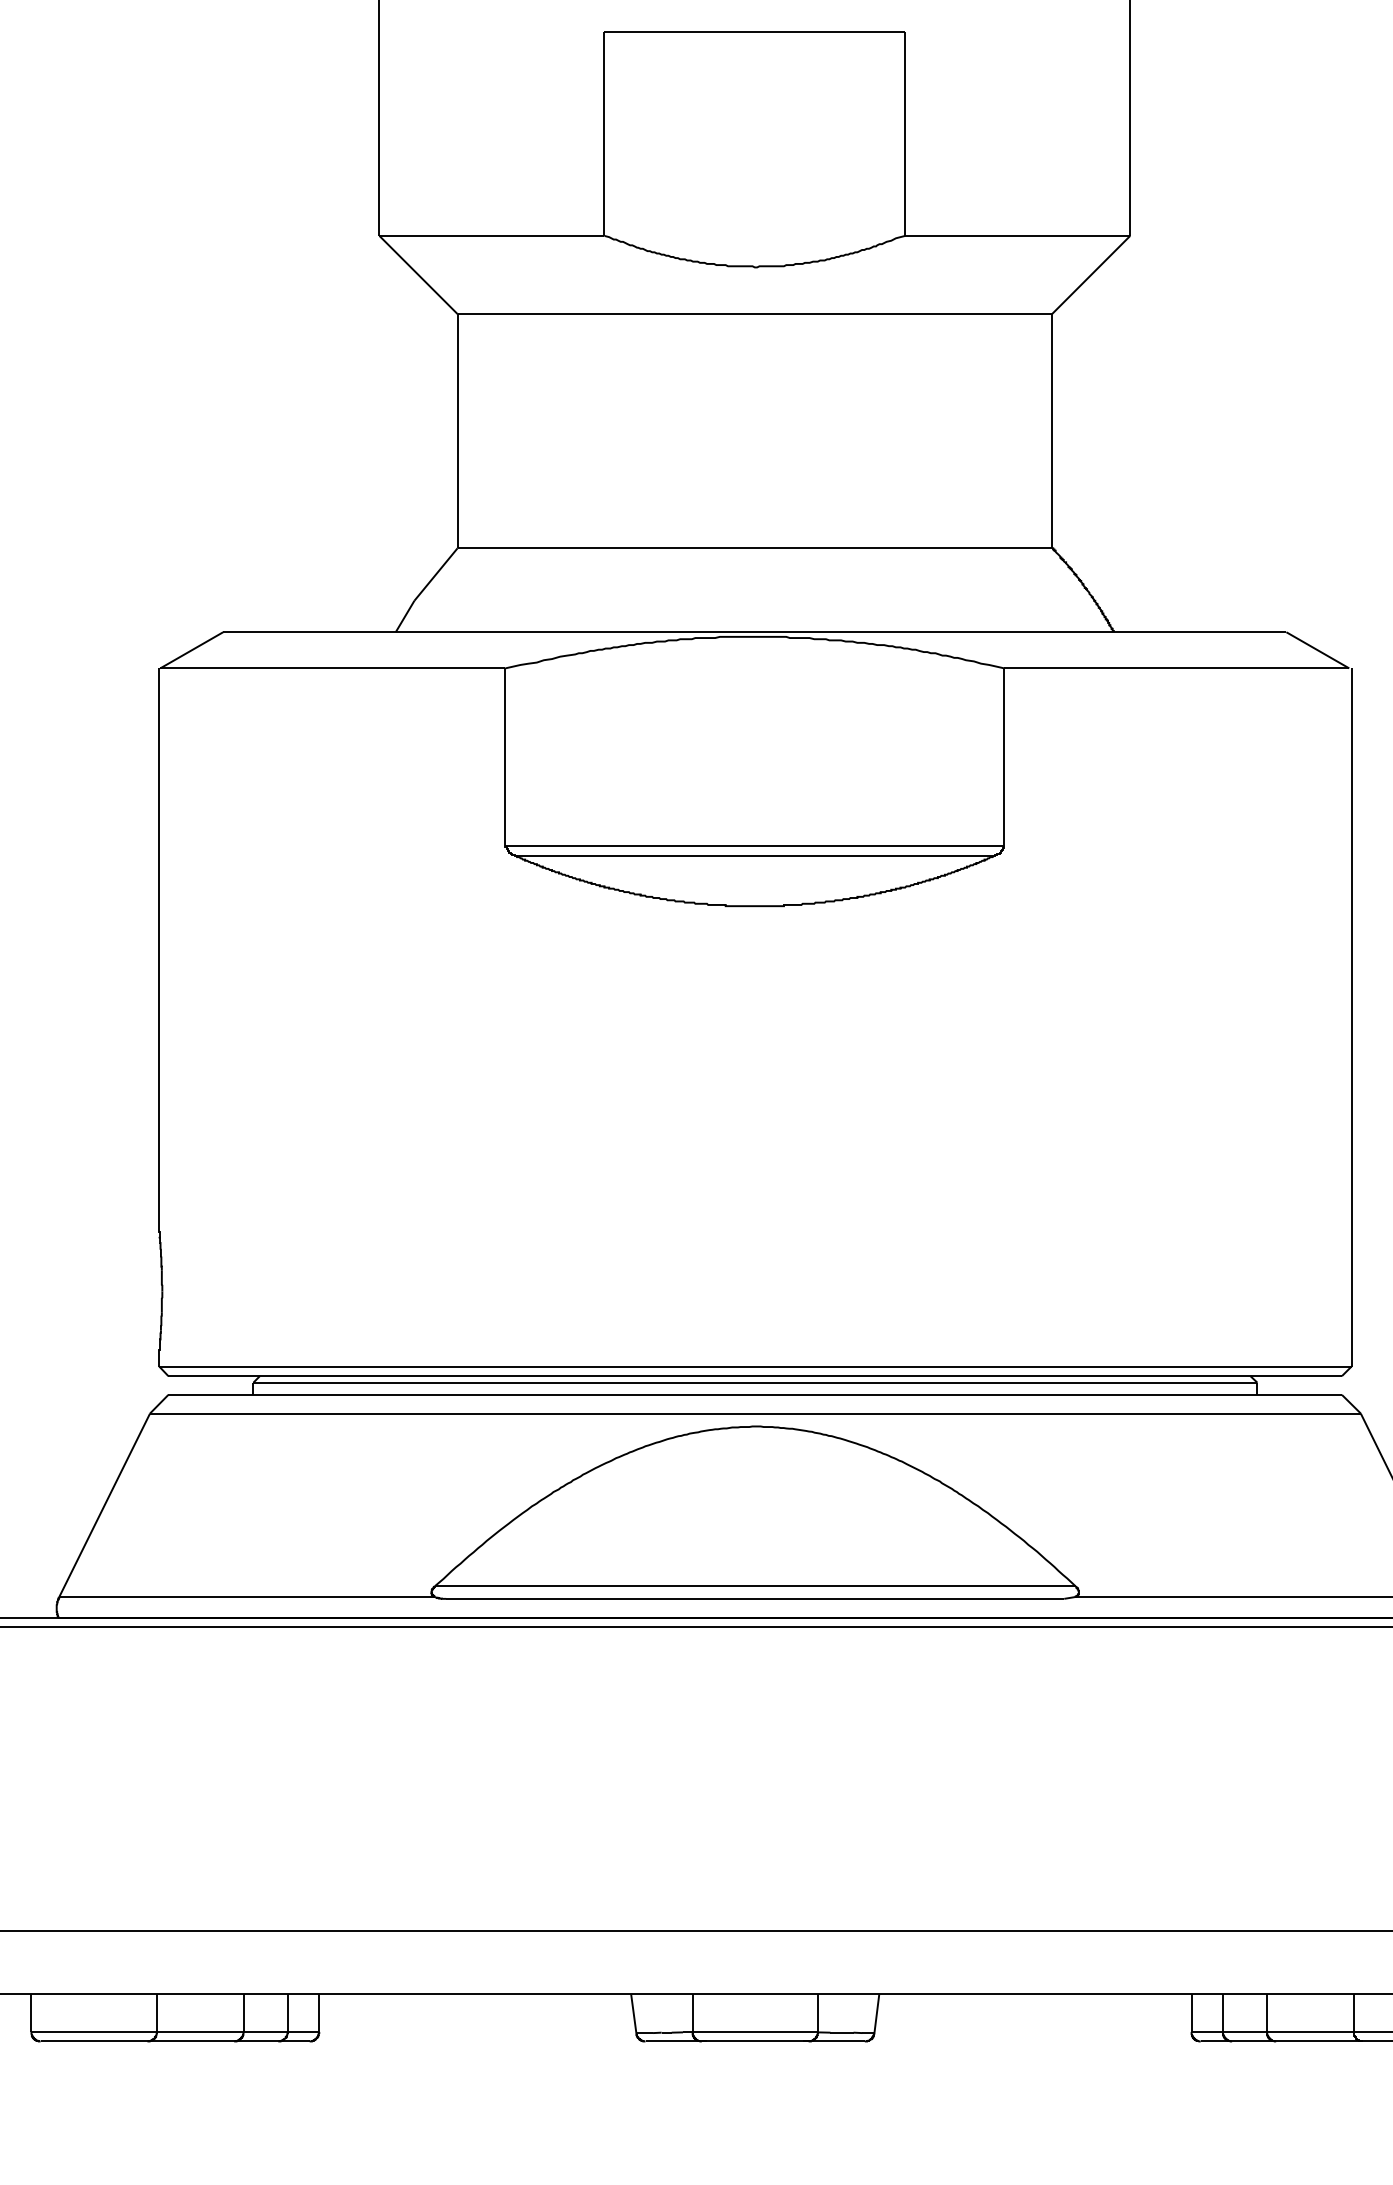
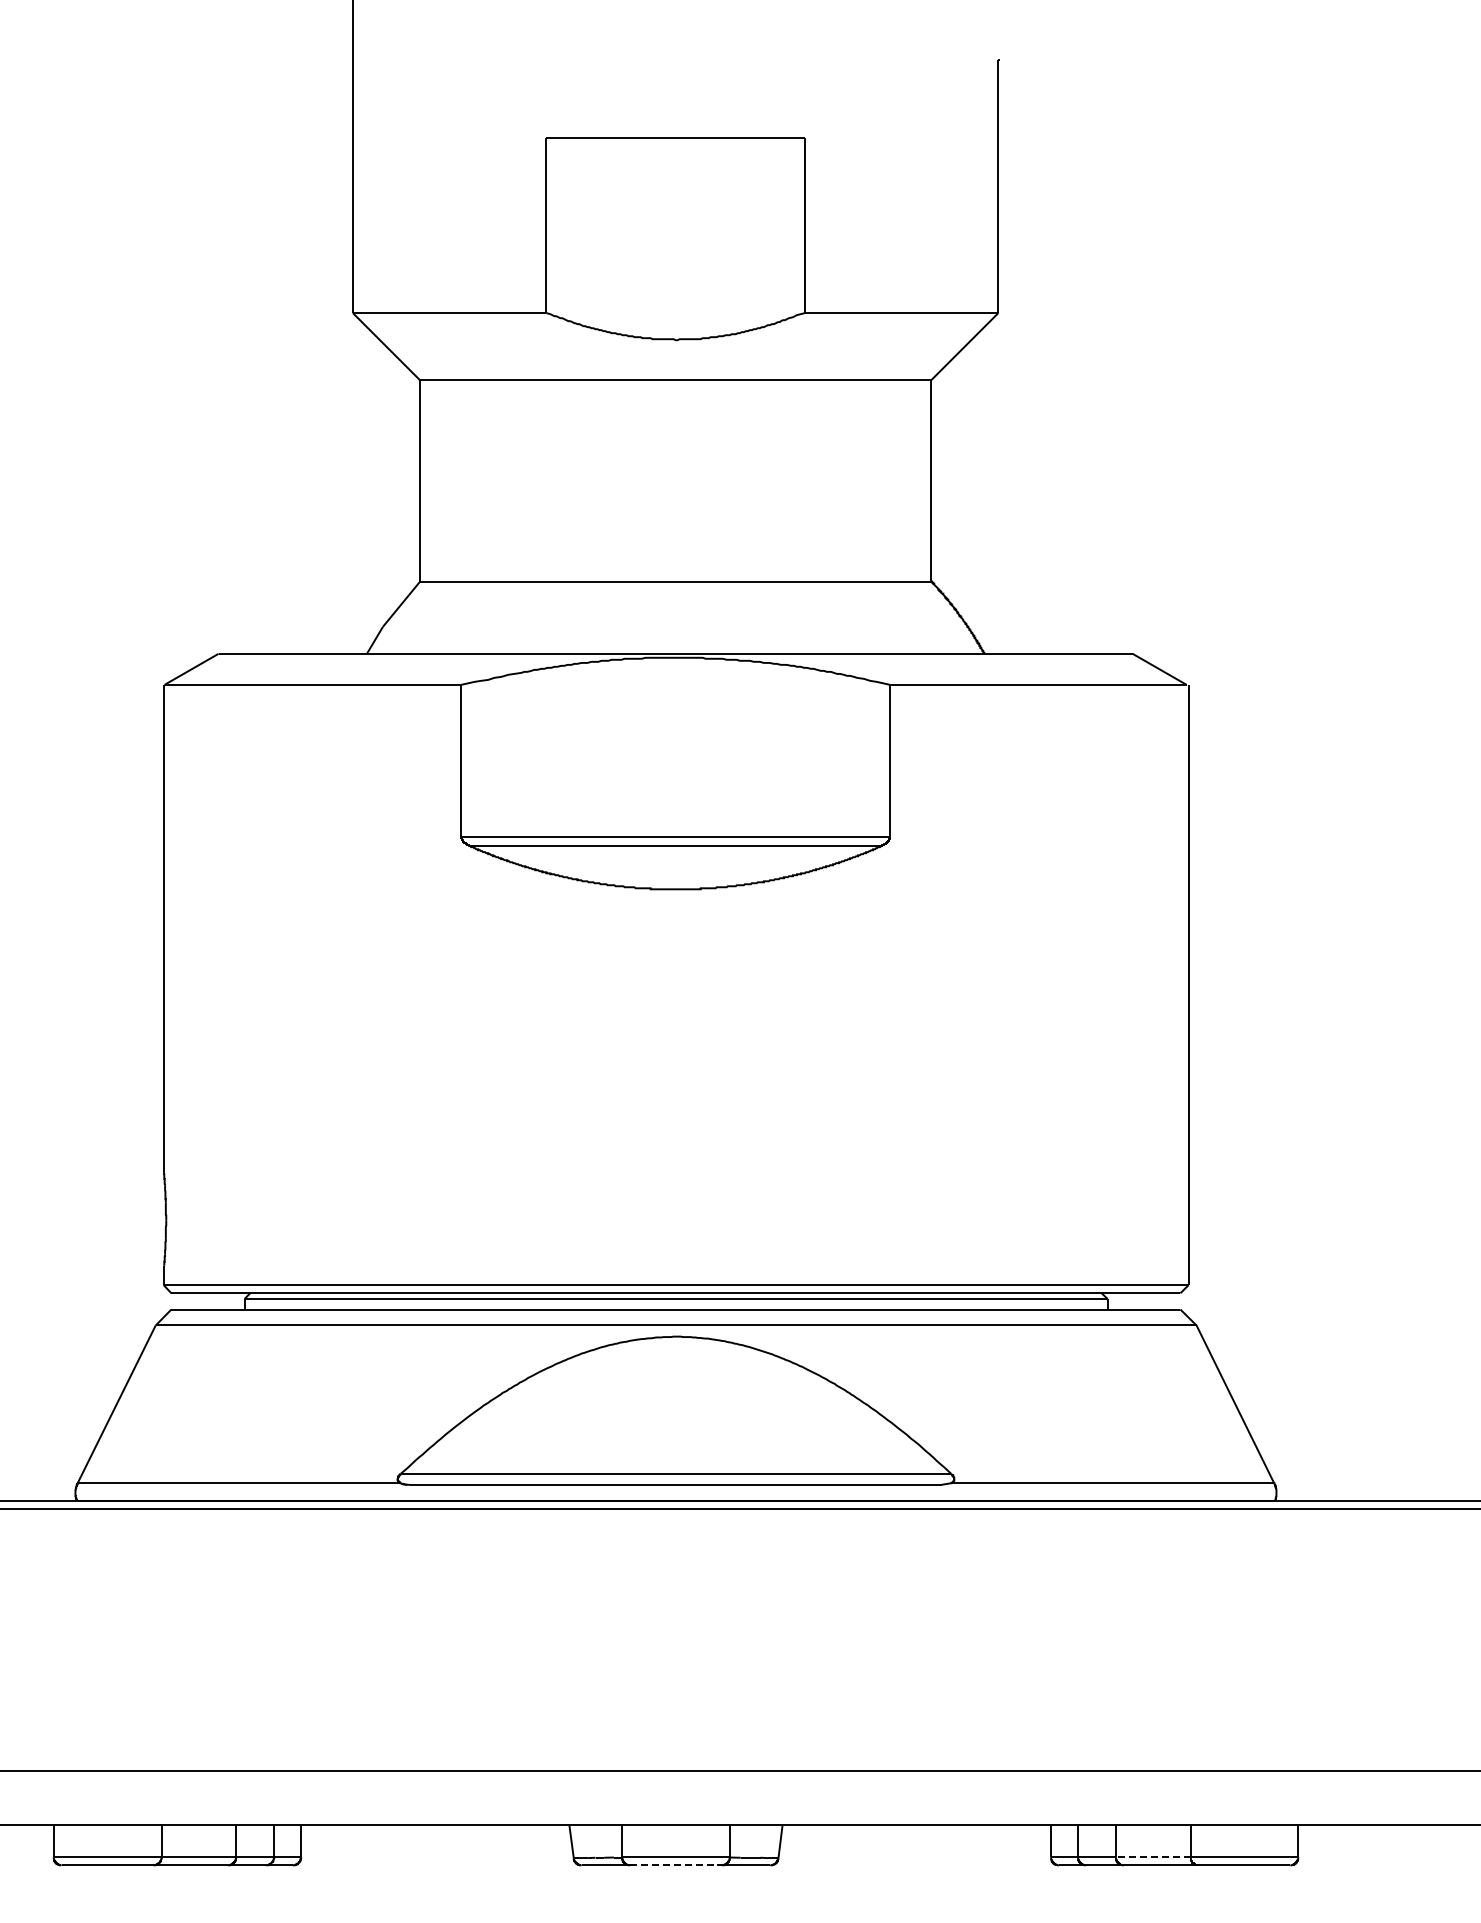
line: (1309, 2032) -> (1152, 1857), solid -> dashed
line: (754, 2041) -> (675, 1865), solid -> dashed

